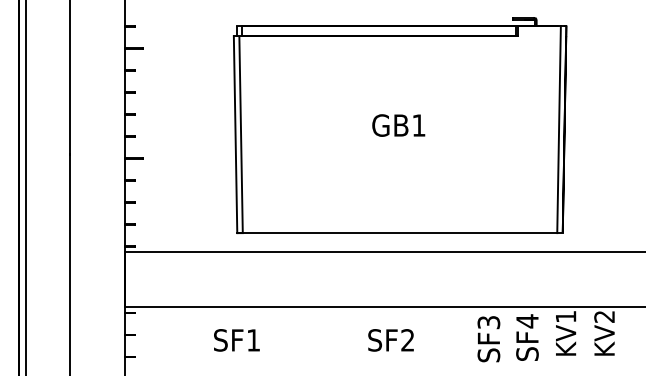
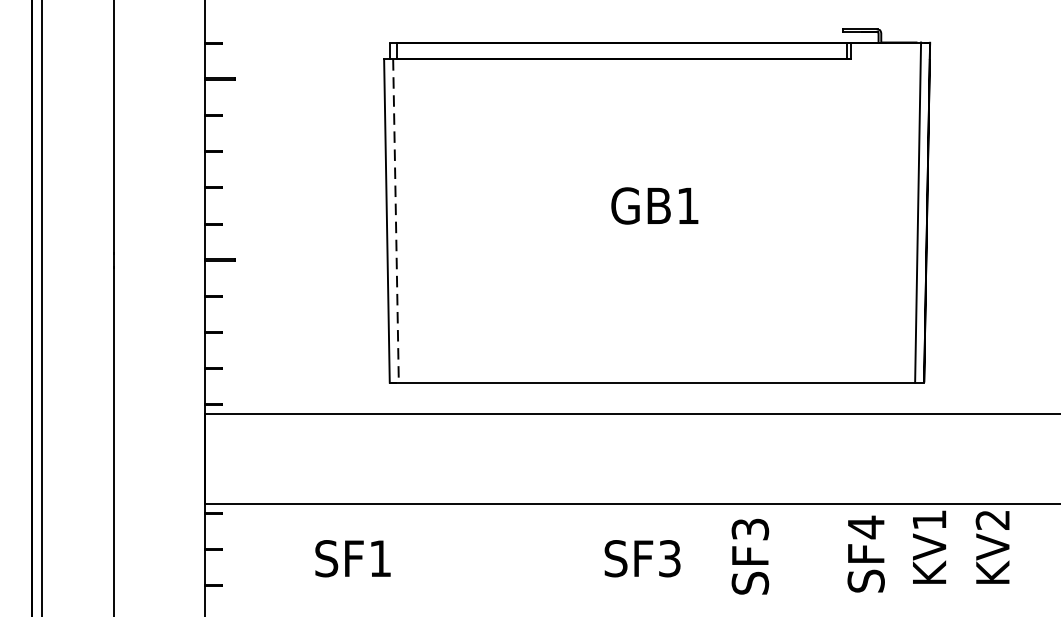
line: (241, 138) -> (396, 227), solid -> dashed
text: (488, 339) -> (749, 557), moved
text: (236, 340) -> (352, 558), moved
text: (407, 340) -> (669, 558), SF2 -> SF3

